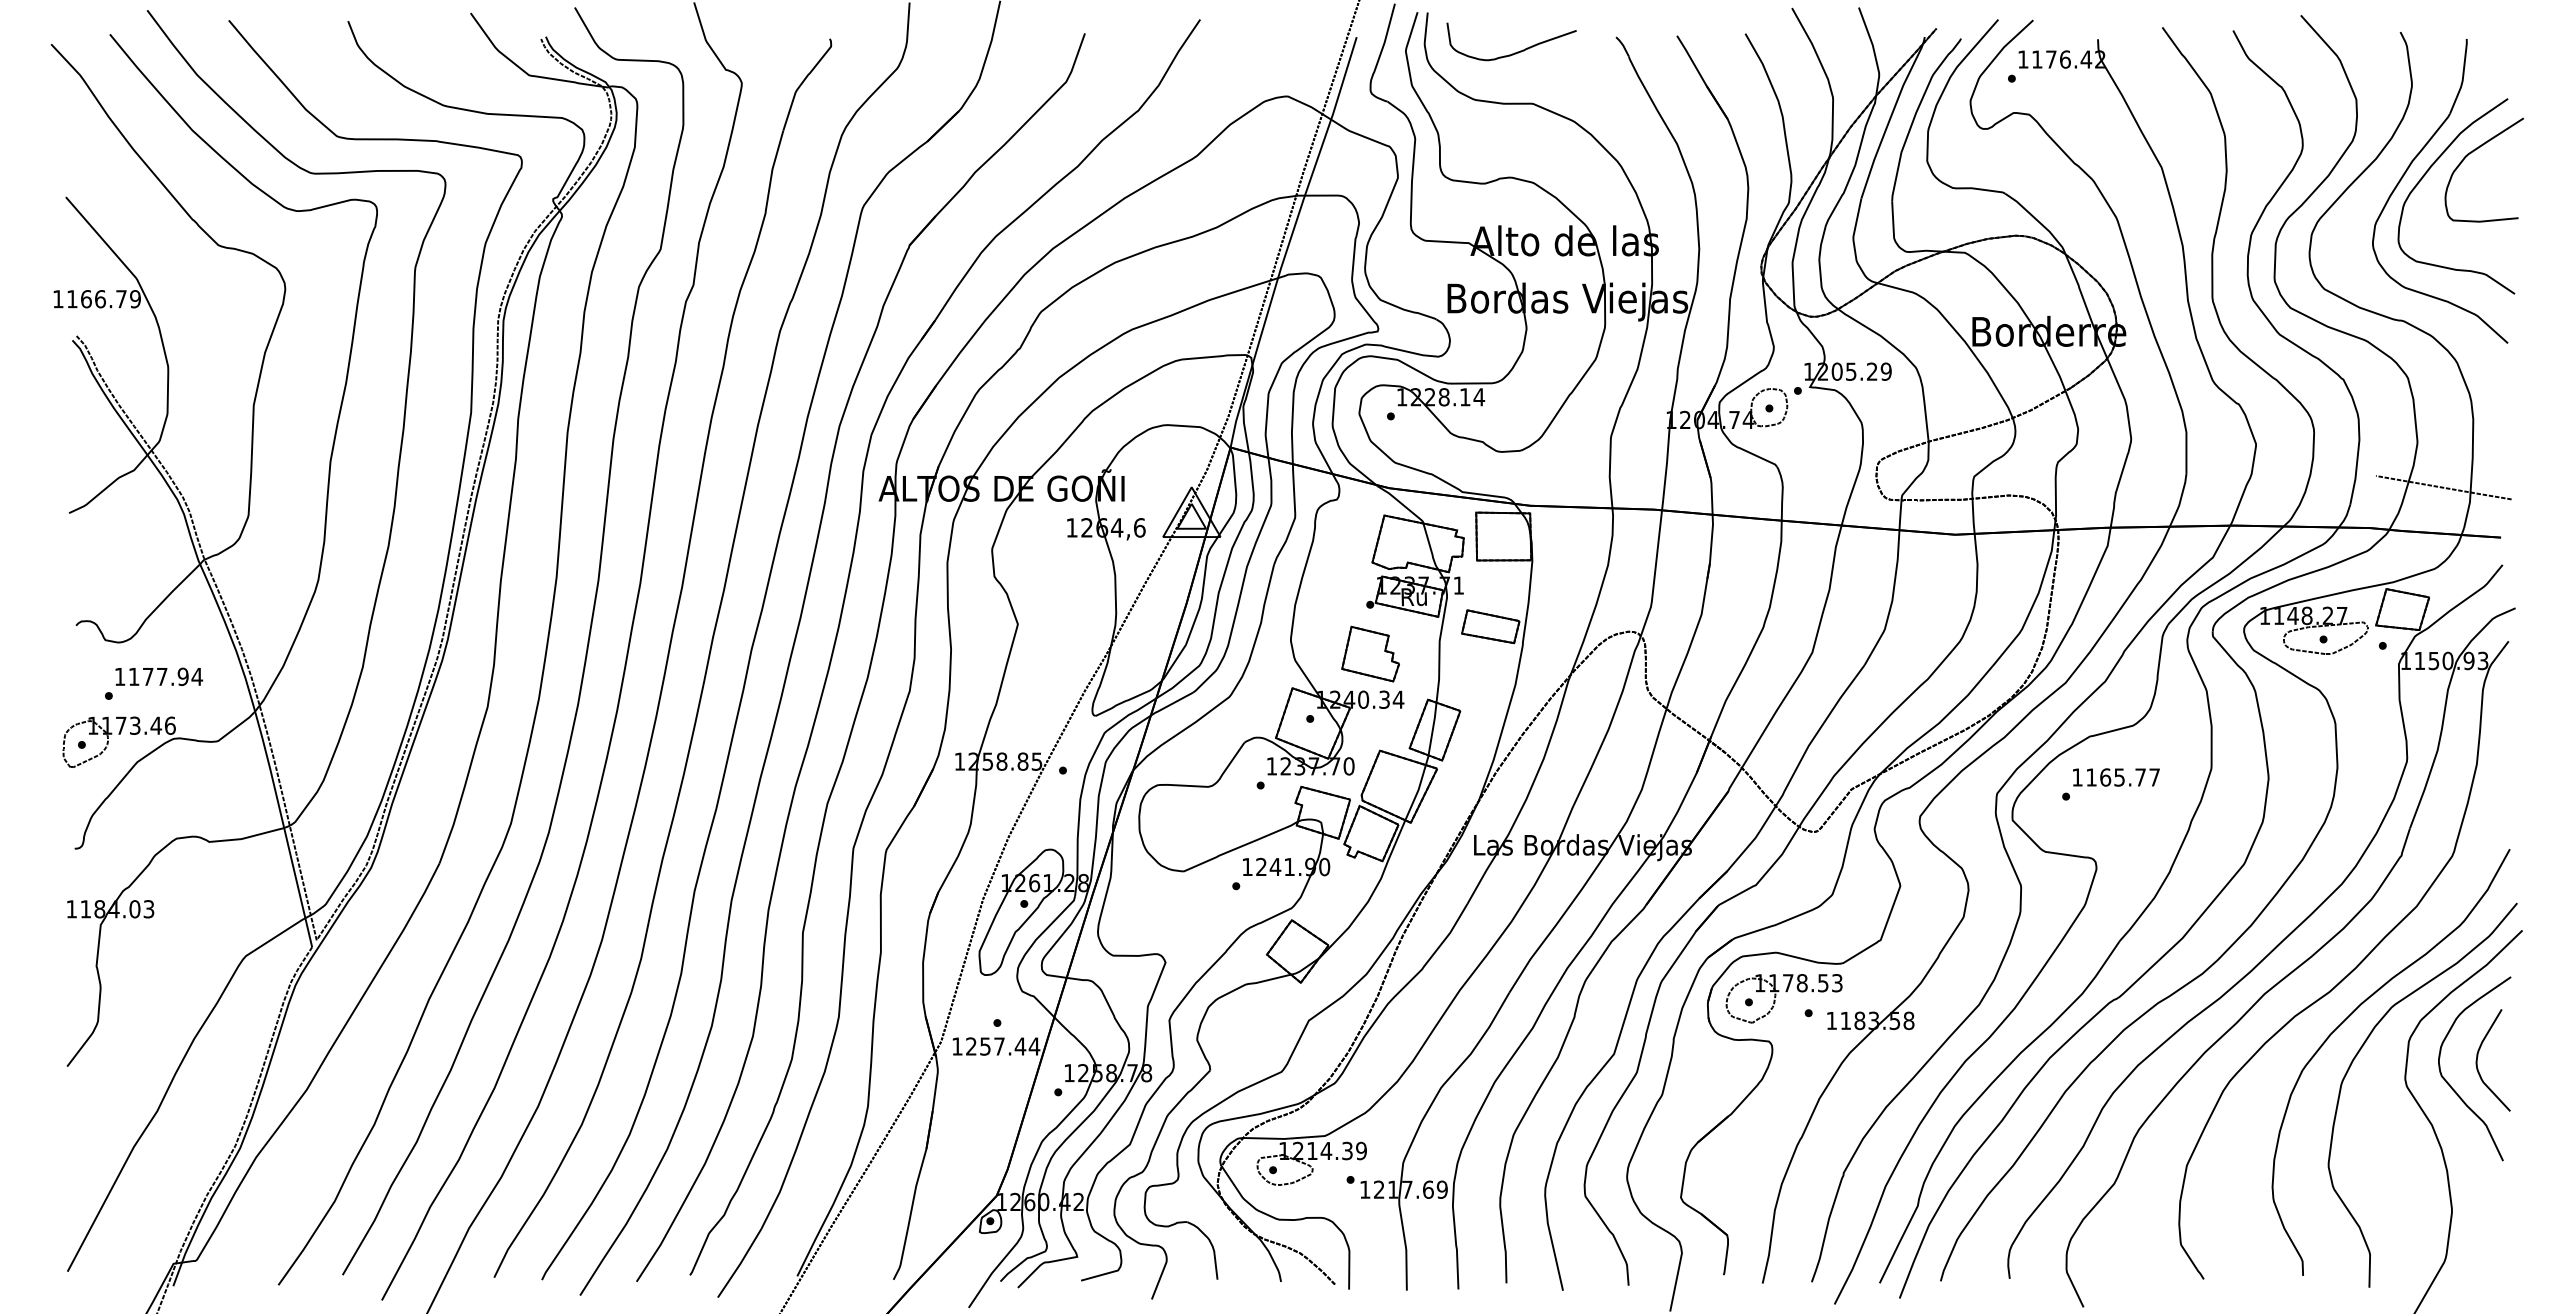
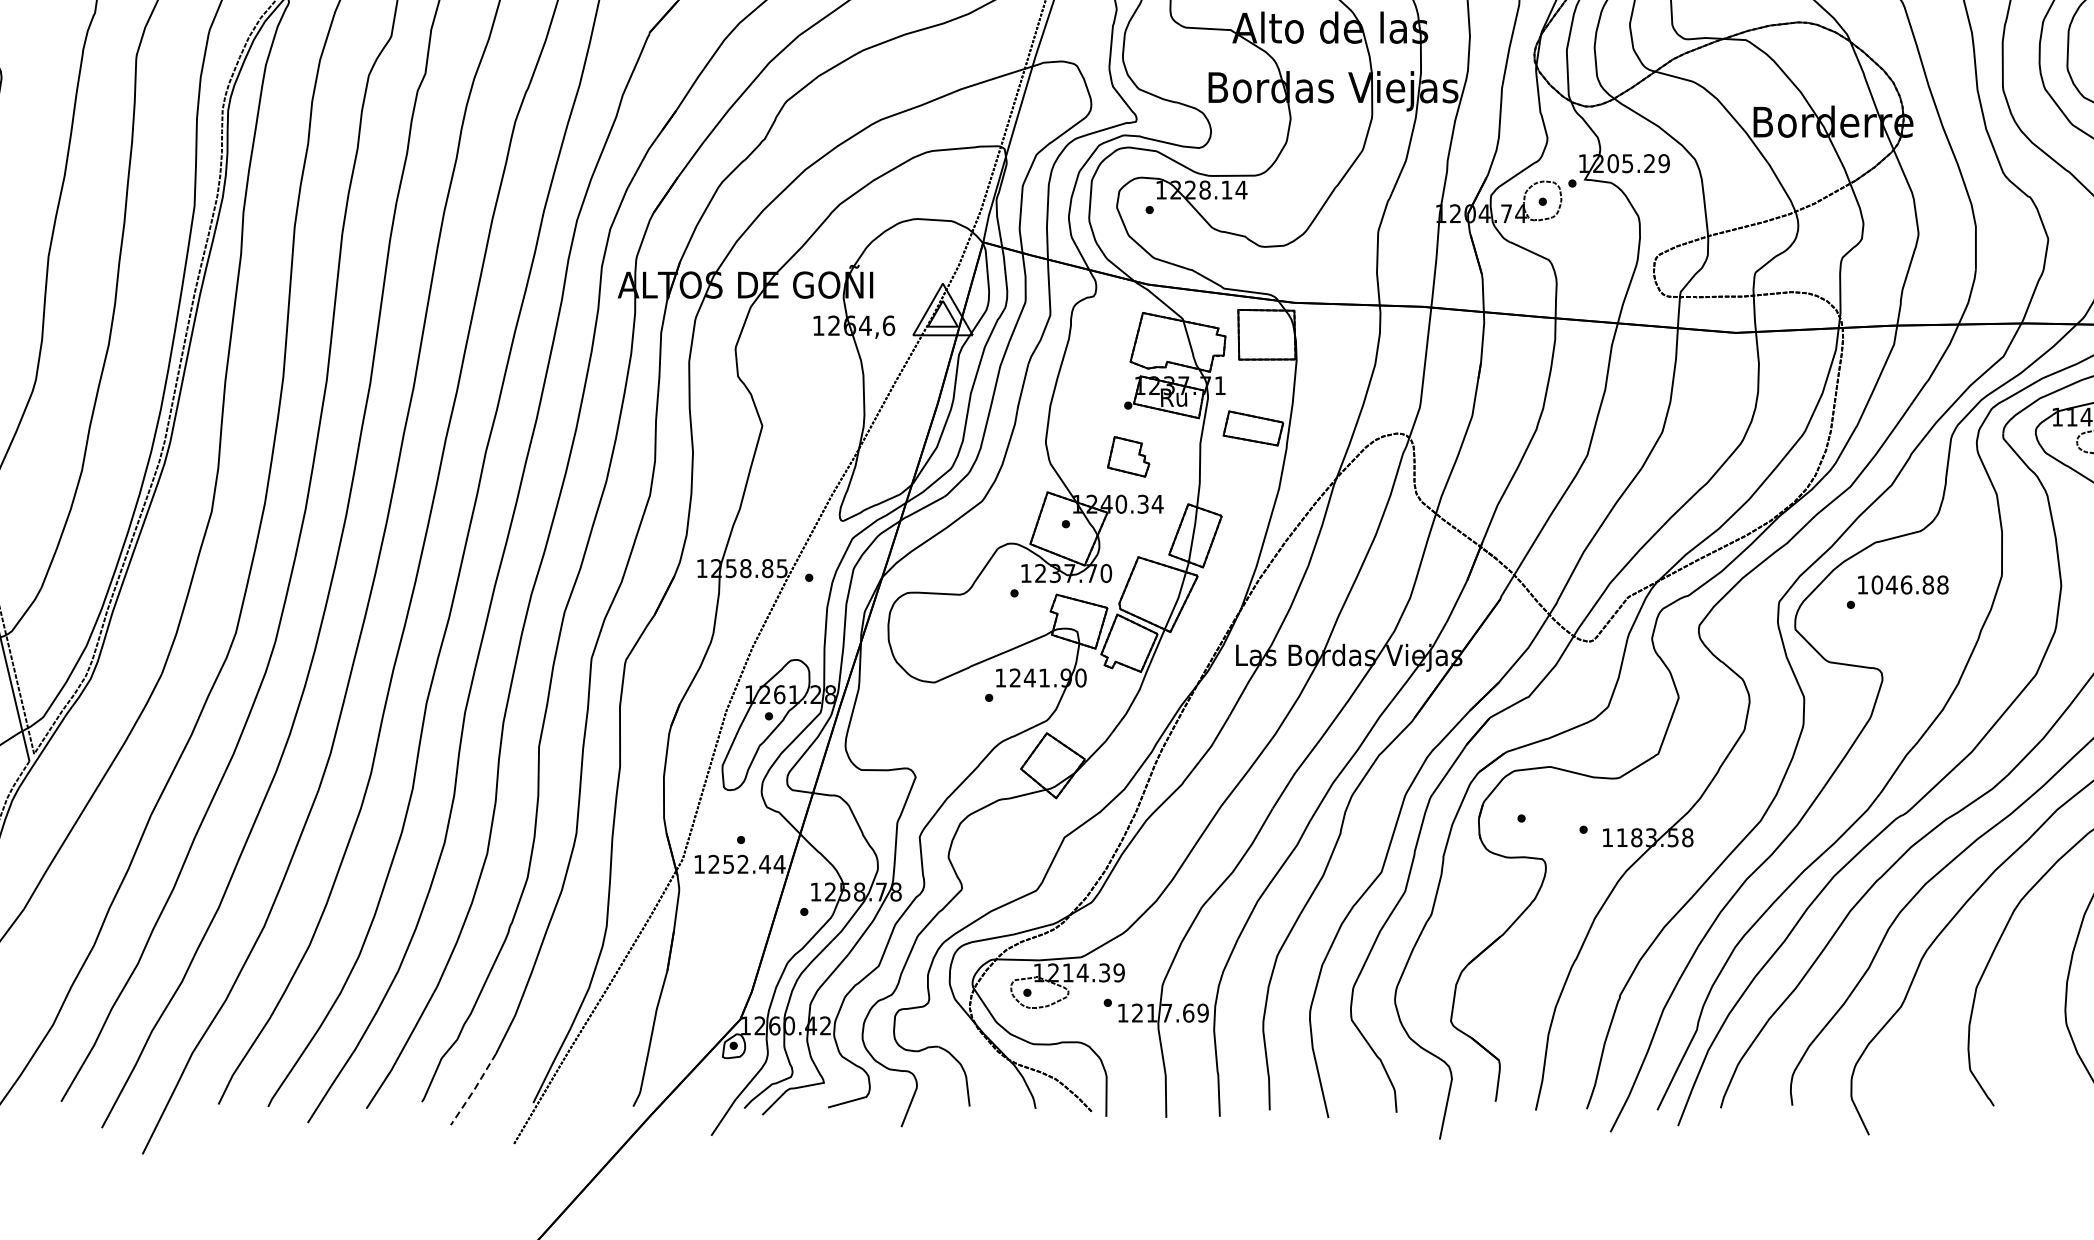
part: (1370, 653) -> (1128, 456), size x0.7
text: (2123, 777) -> (1910, 585), 1165.77 -> 1046.88
part: (1786, 992) -> (1560, 808), removed
text: (999, 1046) -> (743, 864), 1257.44 -> 1252.44
line: (740, 1263) -> (474, 1089), solid -> dashed

